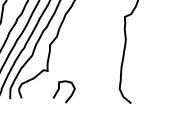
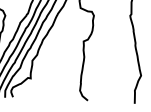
curve: (60, 90) -> (39, 91), removed

